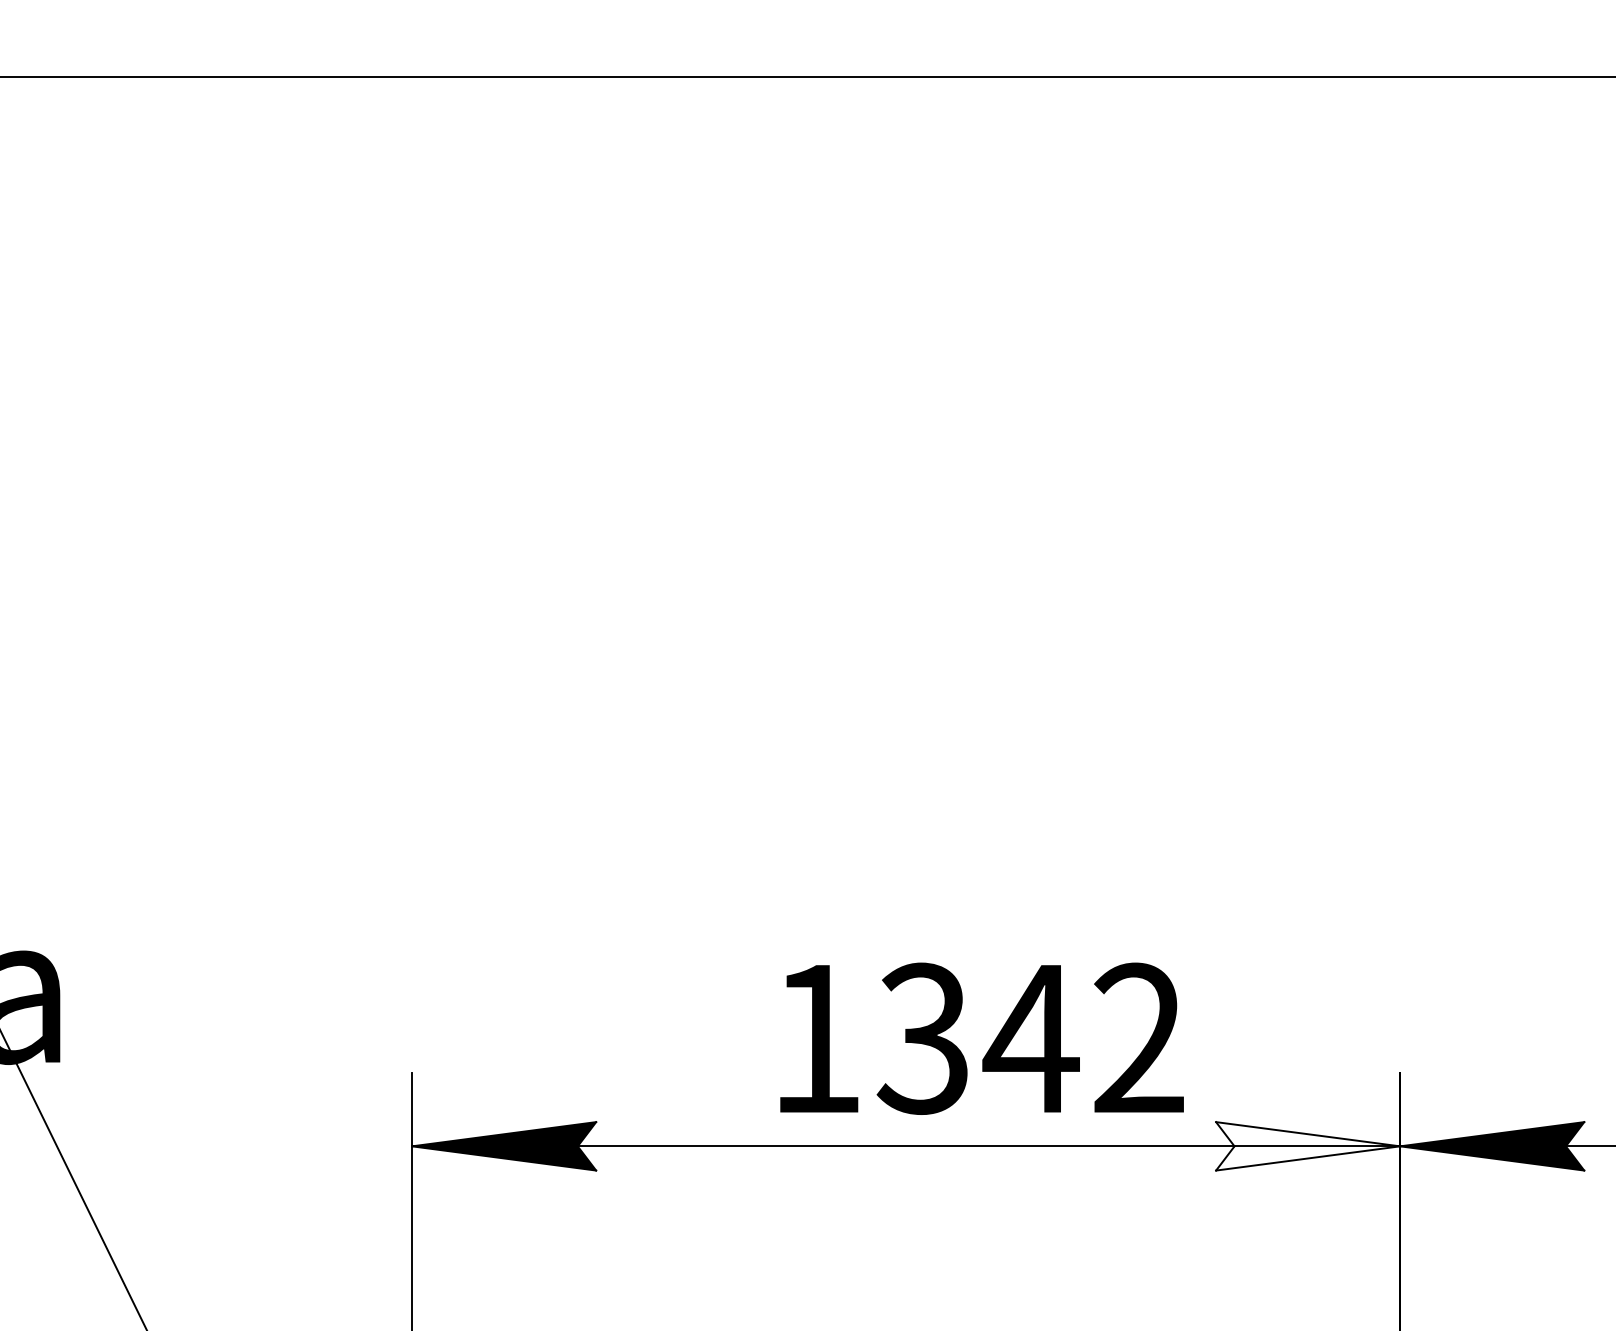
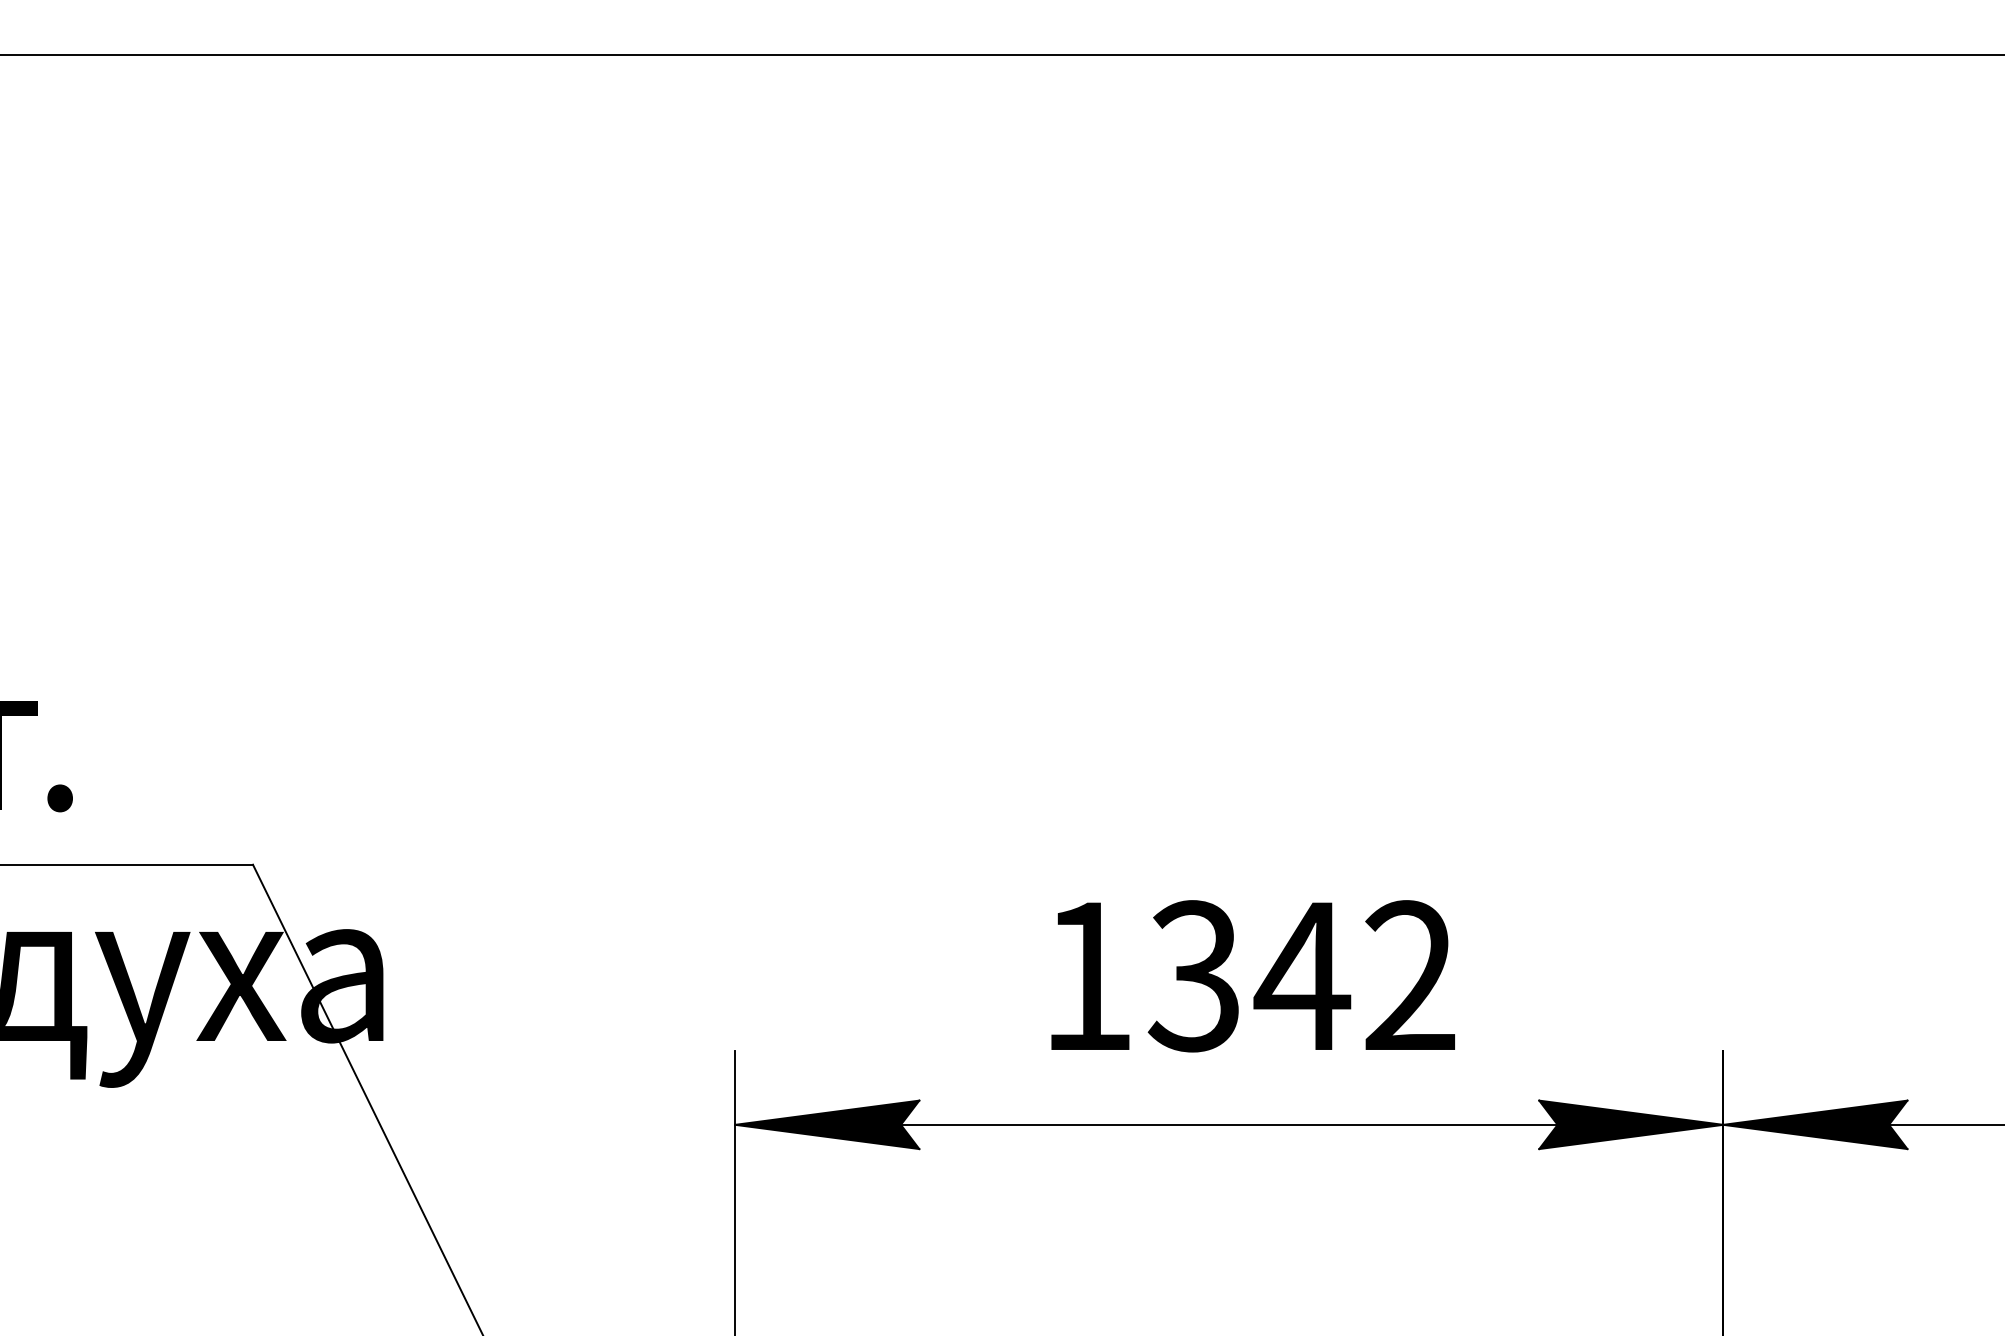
text: (981, 1039) -> (1252, 976), moved
fill: (1308, 1146) -> (1631, 1124), added

